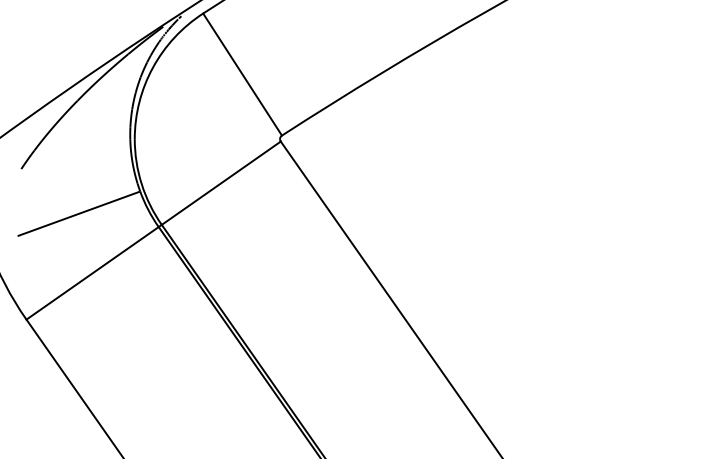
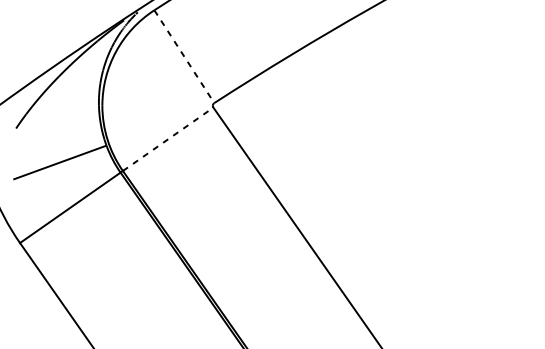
line: (242, 74) -> (184, 56), solid -> dashed
line: (221, 183) -> (168, 139), solid -> dashed

